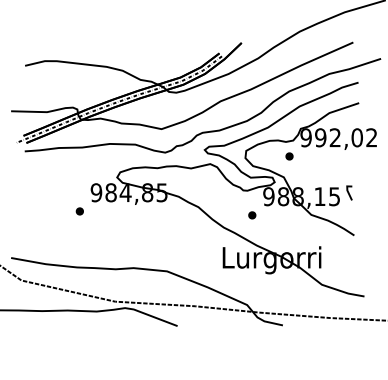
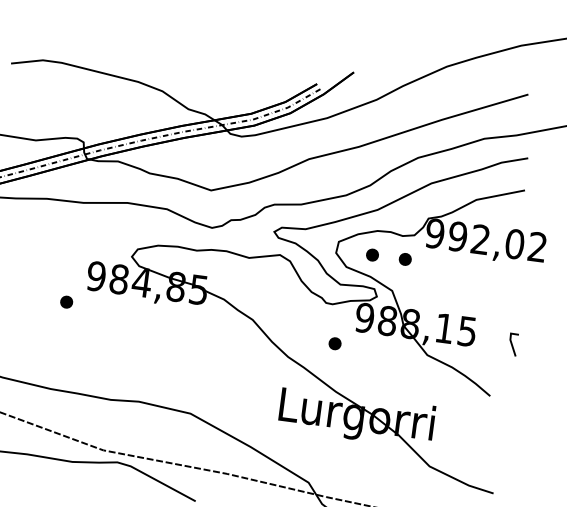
part: (268, 156) -> (372, 255), added
line: (349, 192) -> (513, 343), moved

